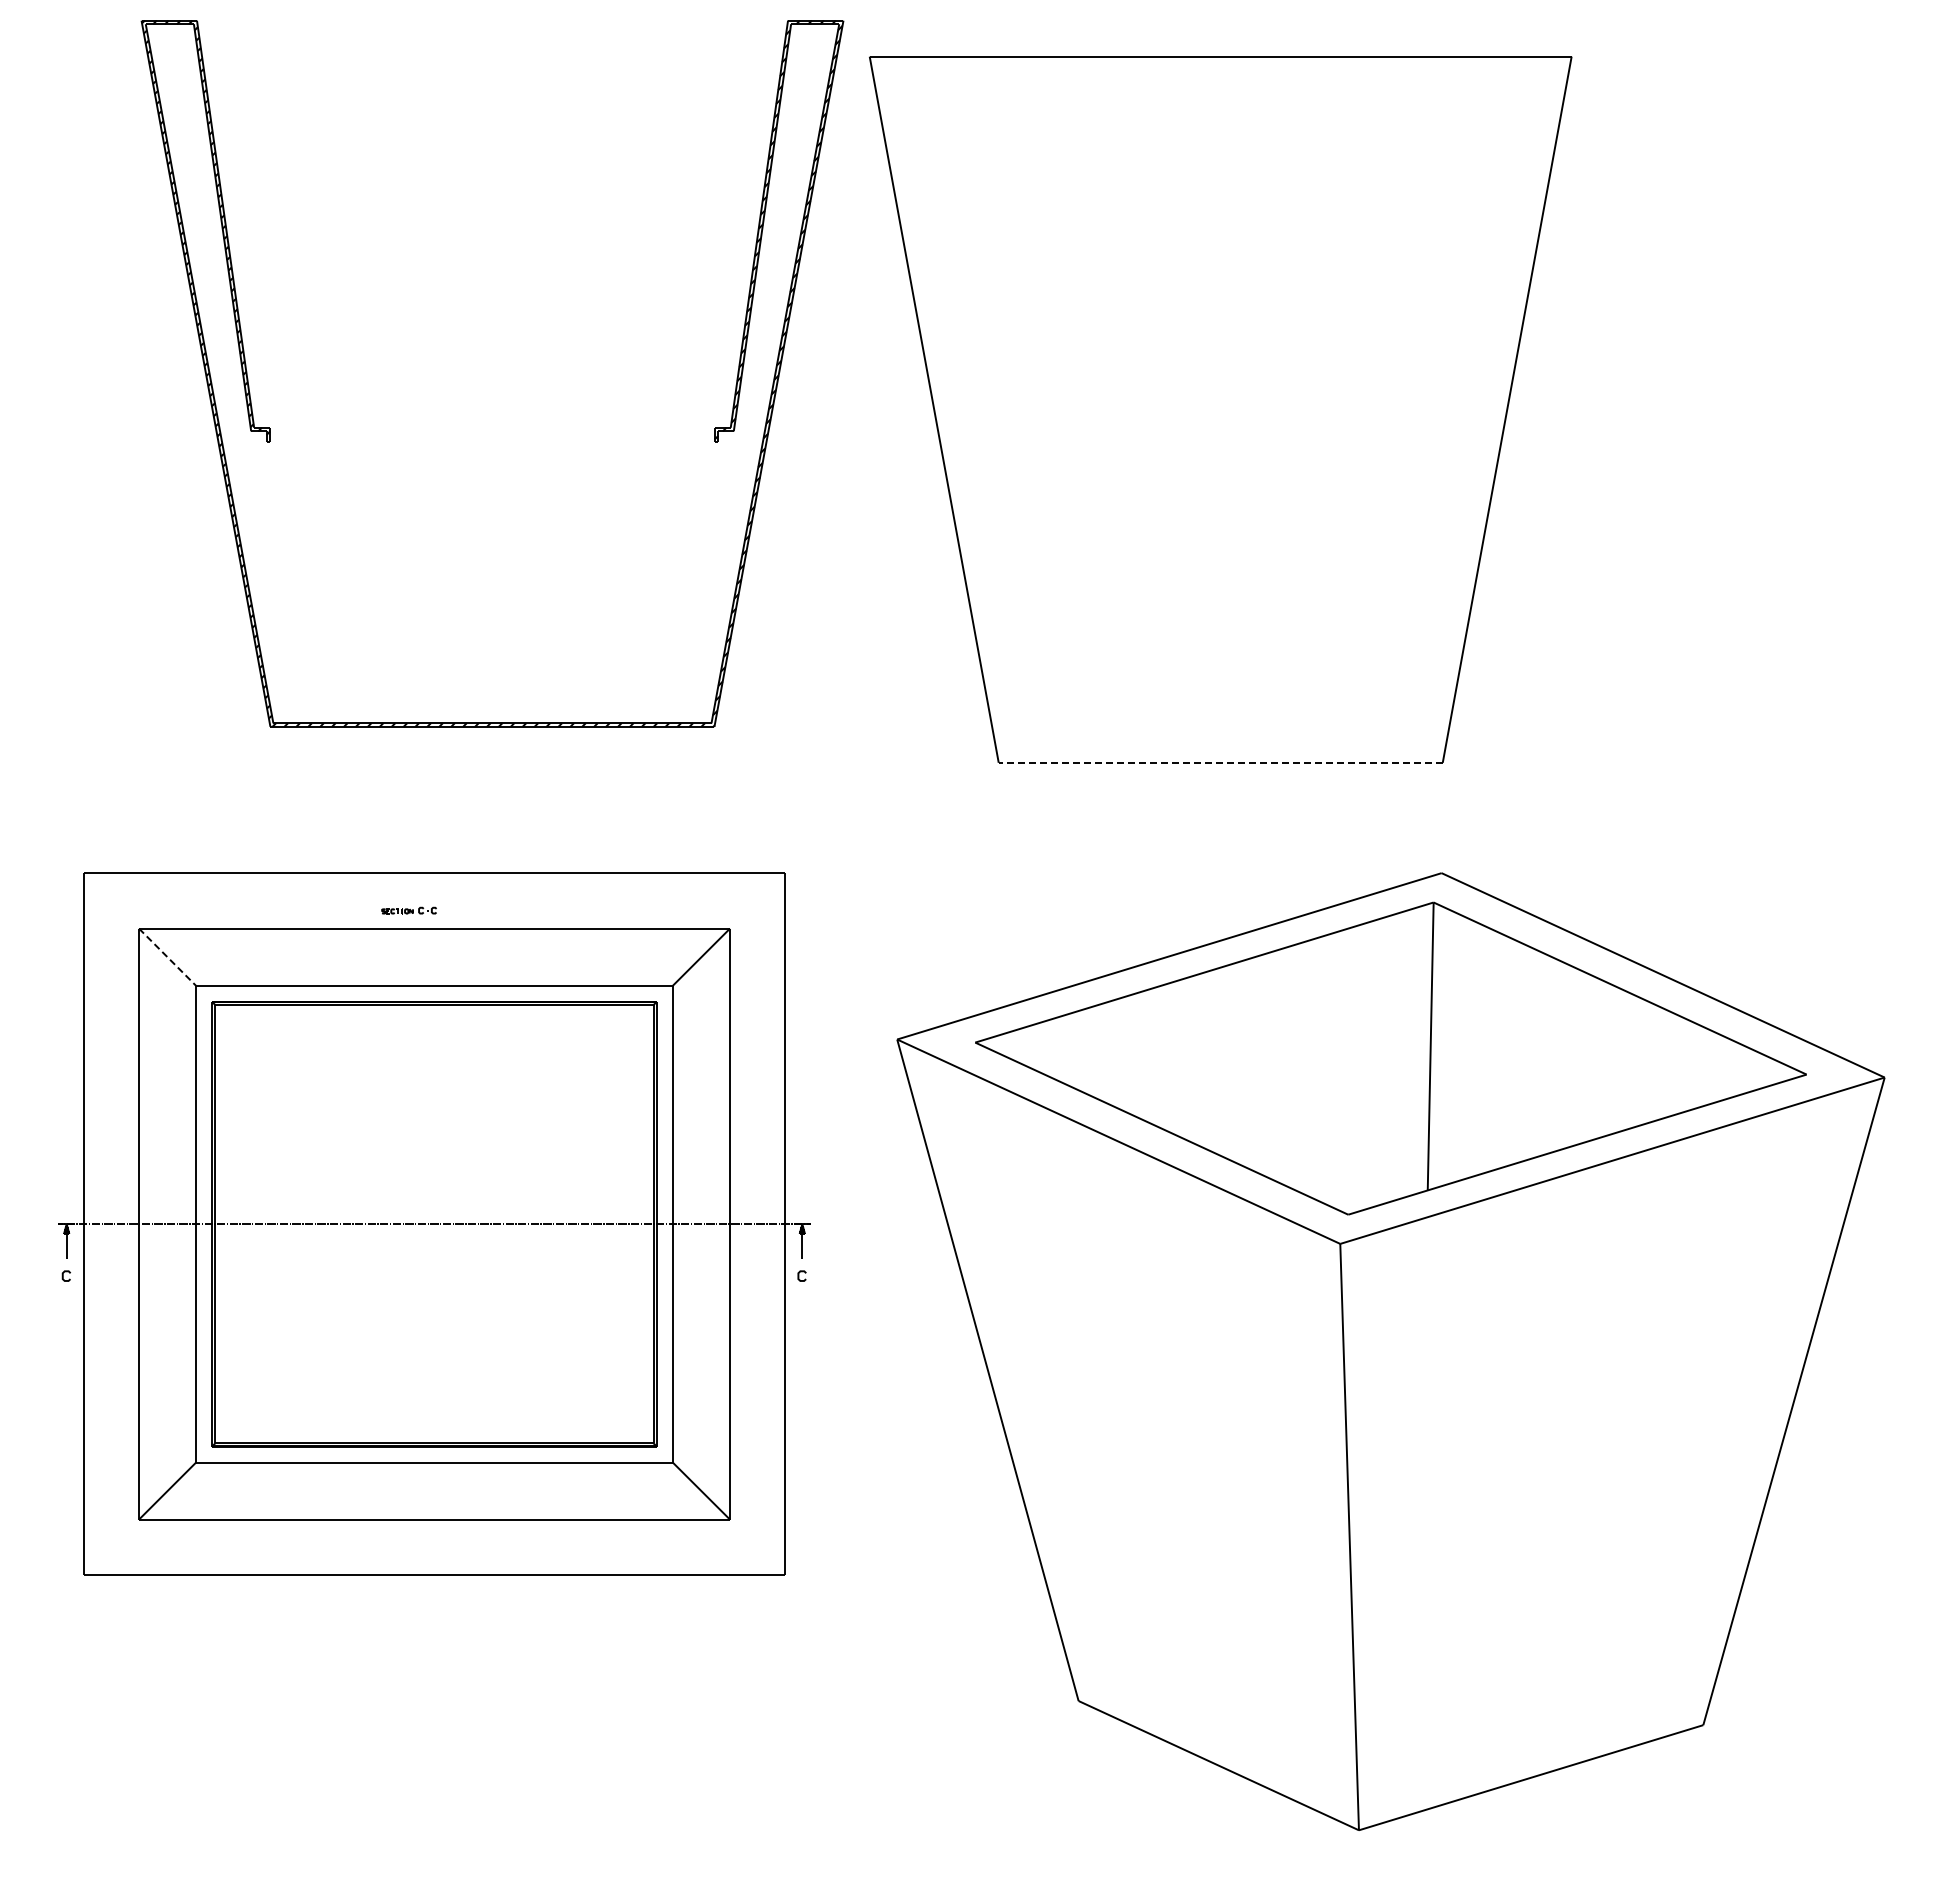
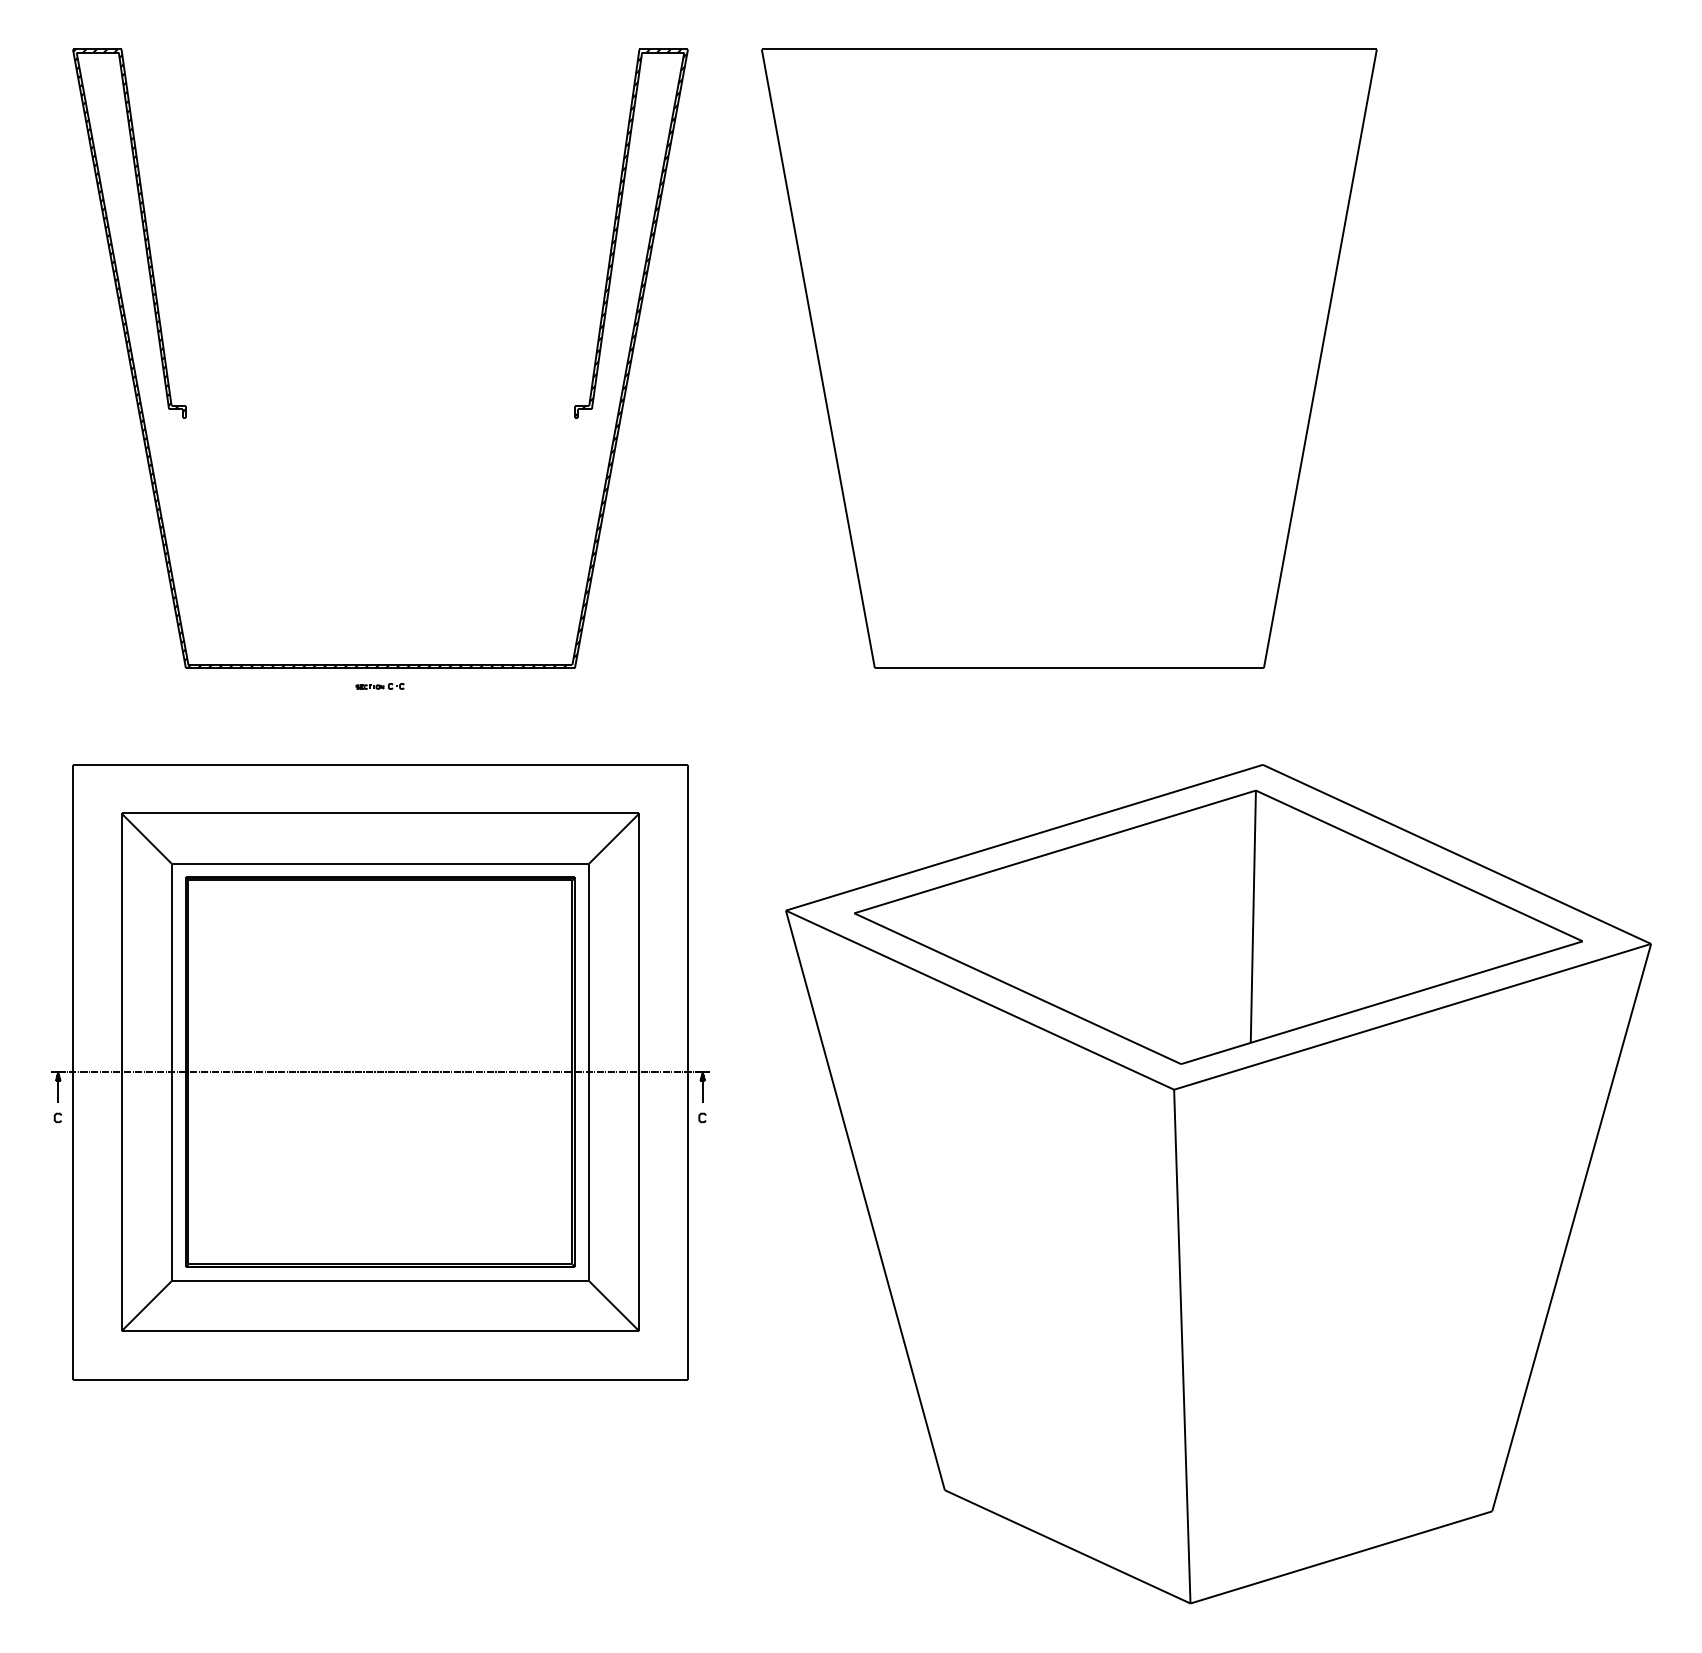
part: (270, 428) -> (185, 406), moved
line: (1220, 762) -> (1069, 667), dashed -> solid
part: (408, 910) -> (379, 686), moved
line: (167, 957) -> (146, 838), dashed -> solid

